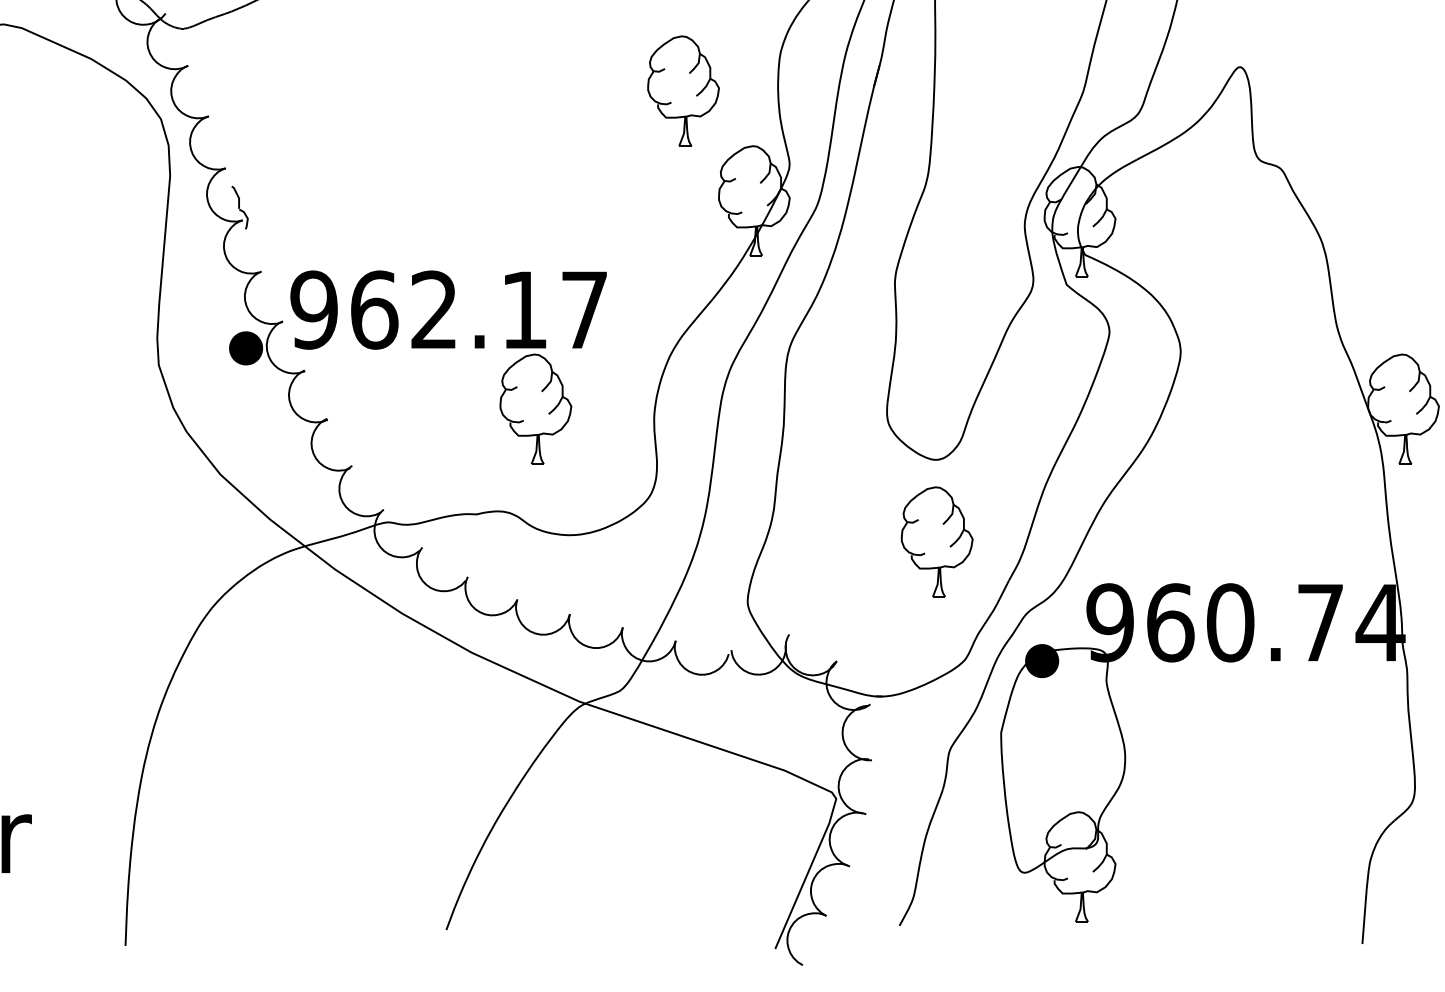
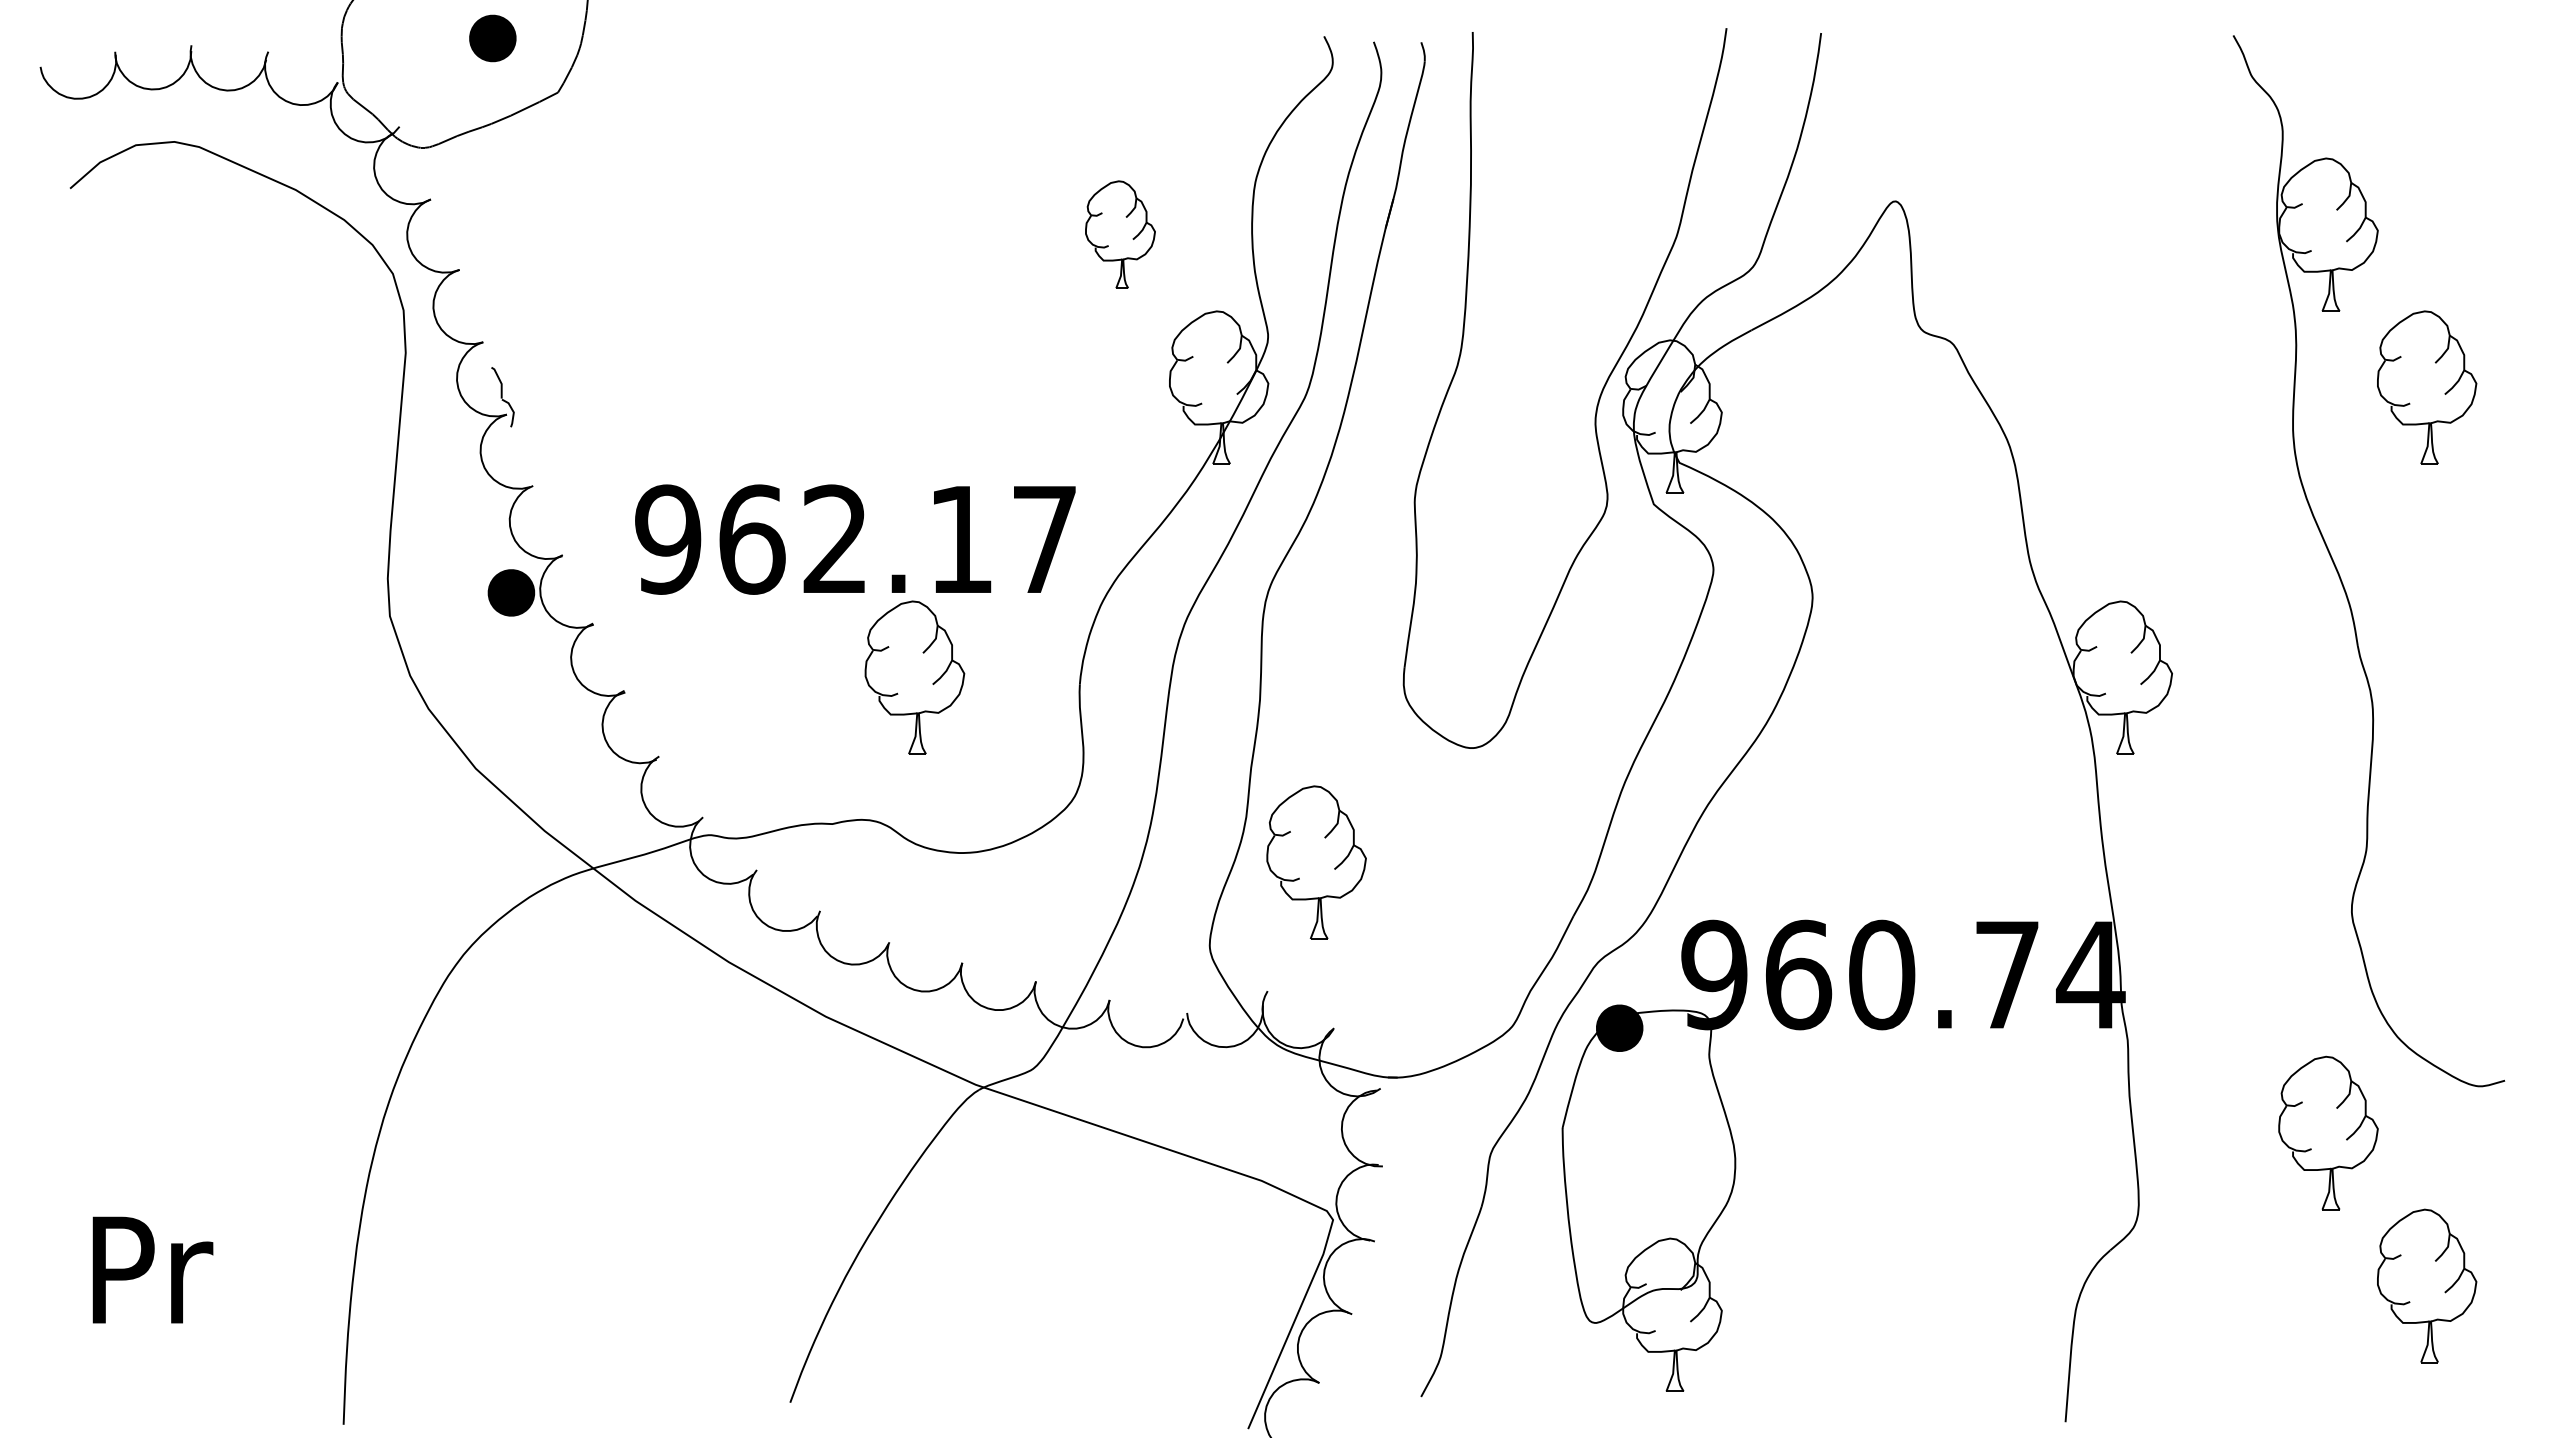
part: (683, 90) -> (1120, 234), size x0.7
text: (448, 310) -> (855, 539), moved
part: (937, 542) -> (1316, 862), moved

